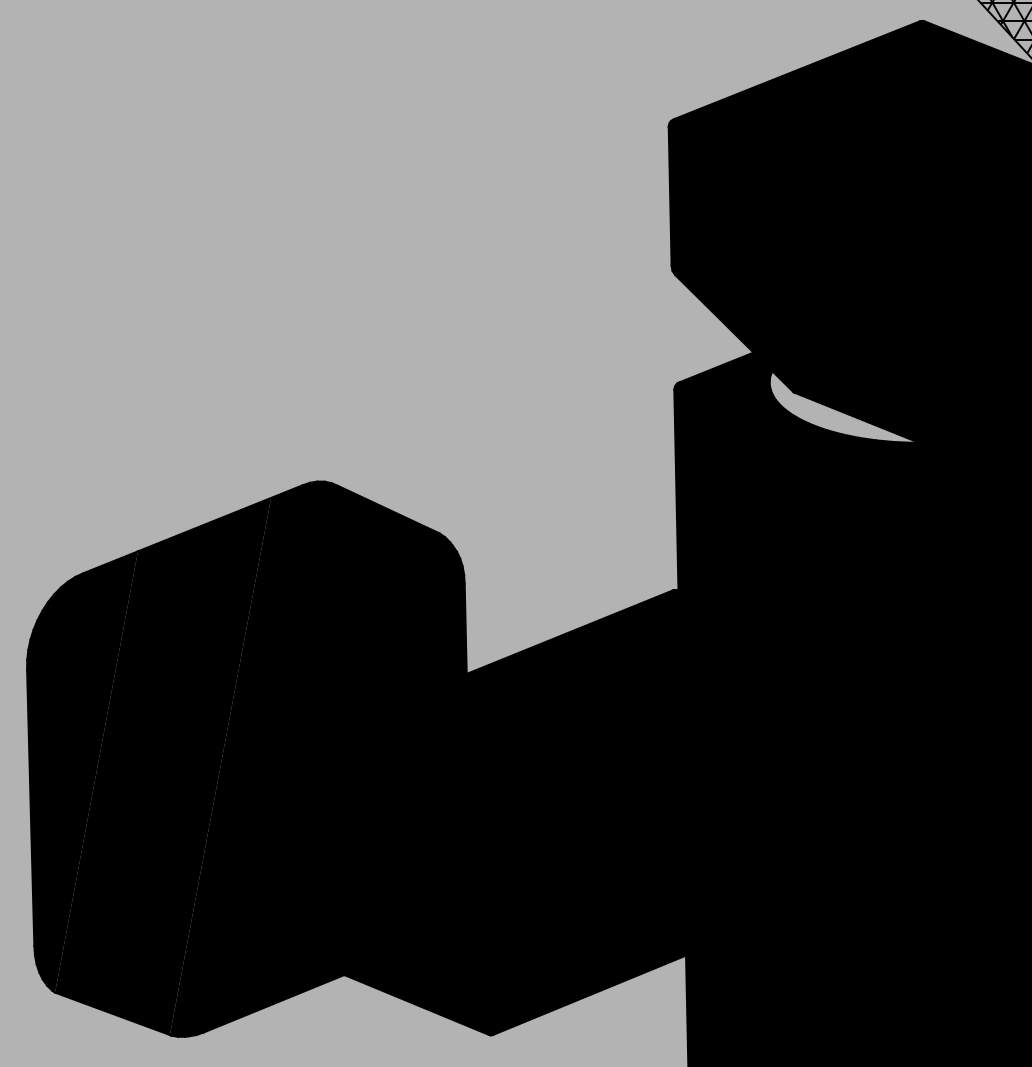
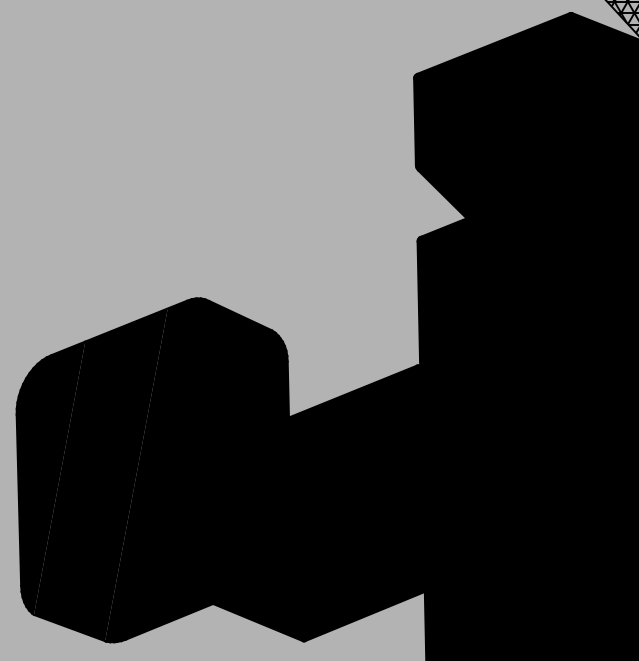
fill: (843, 405) -> (522, 251), added

